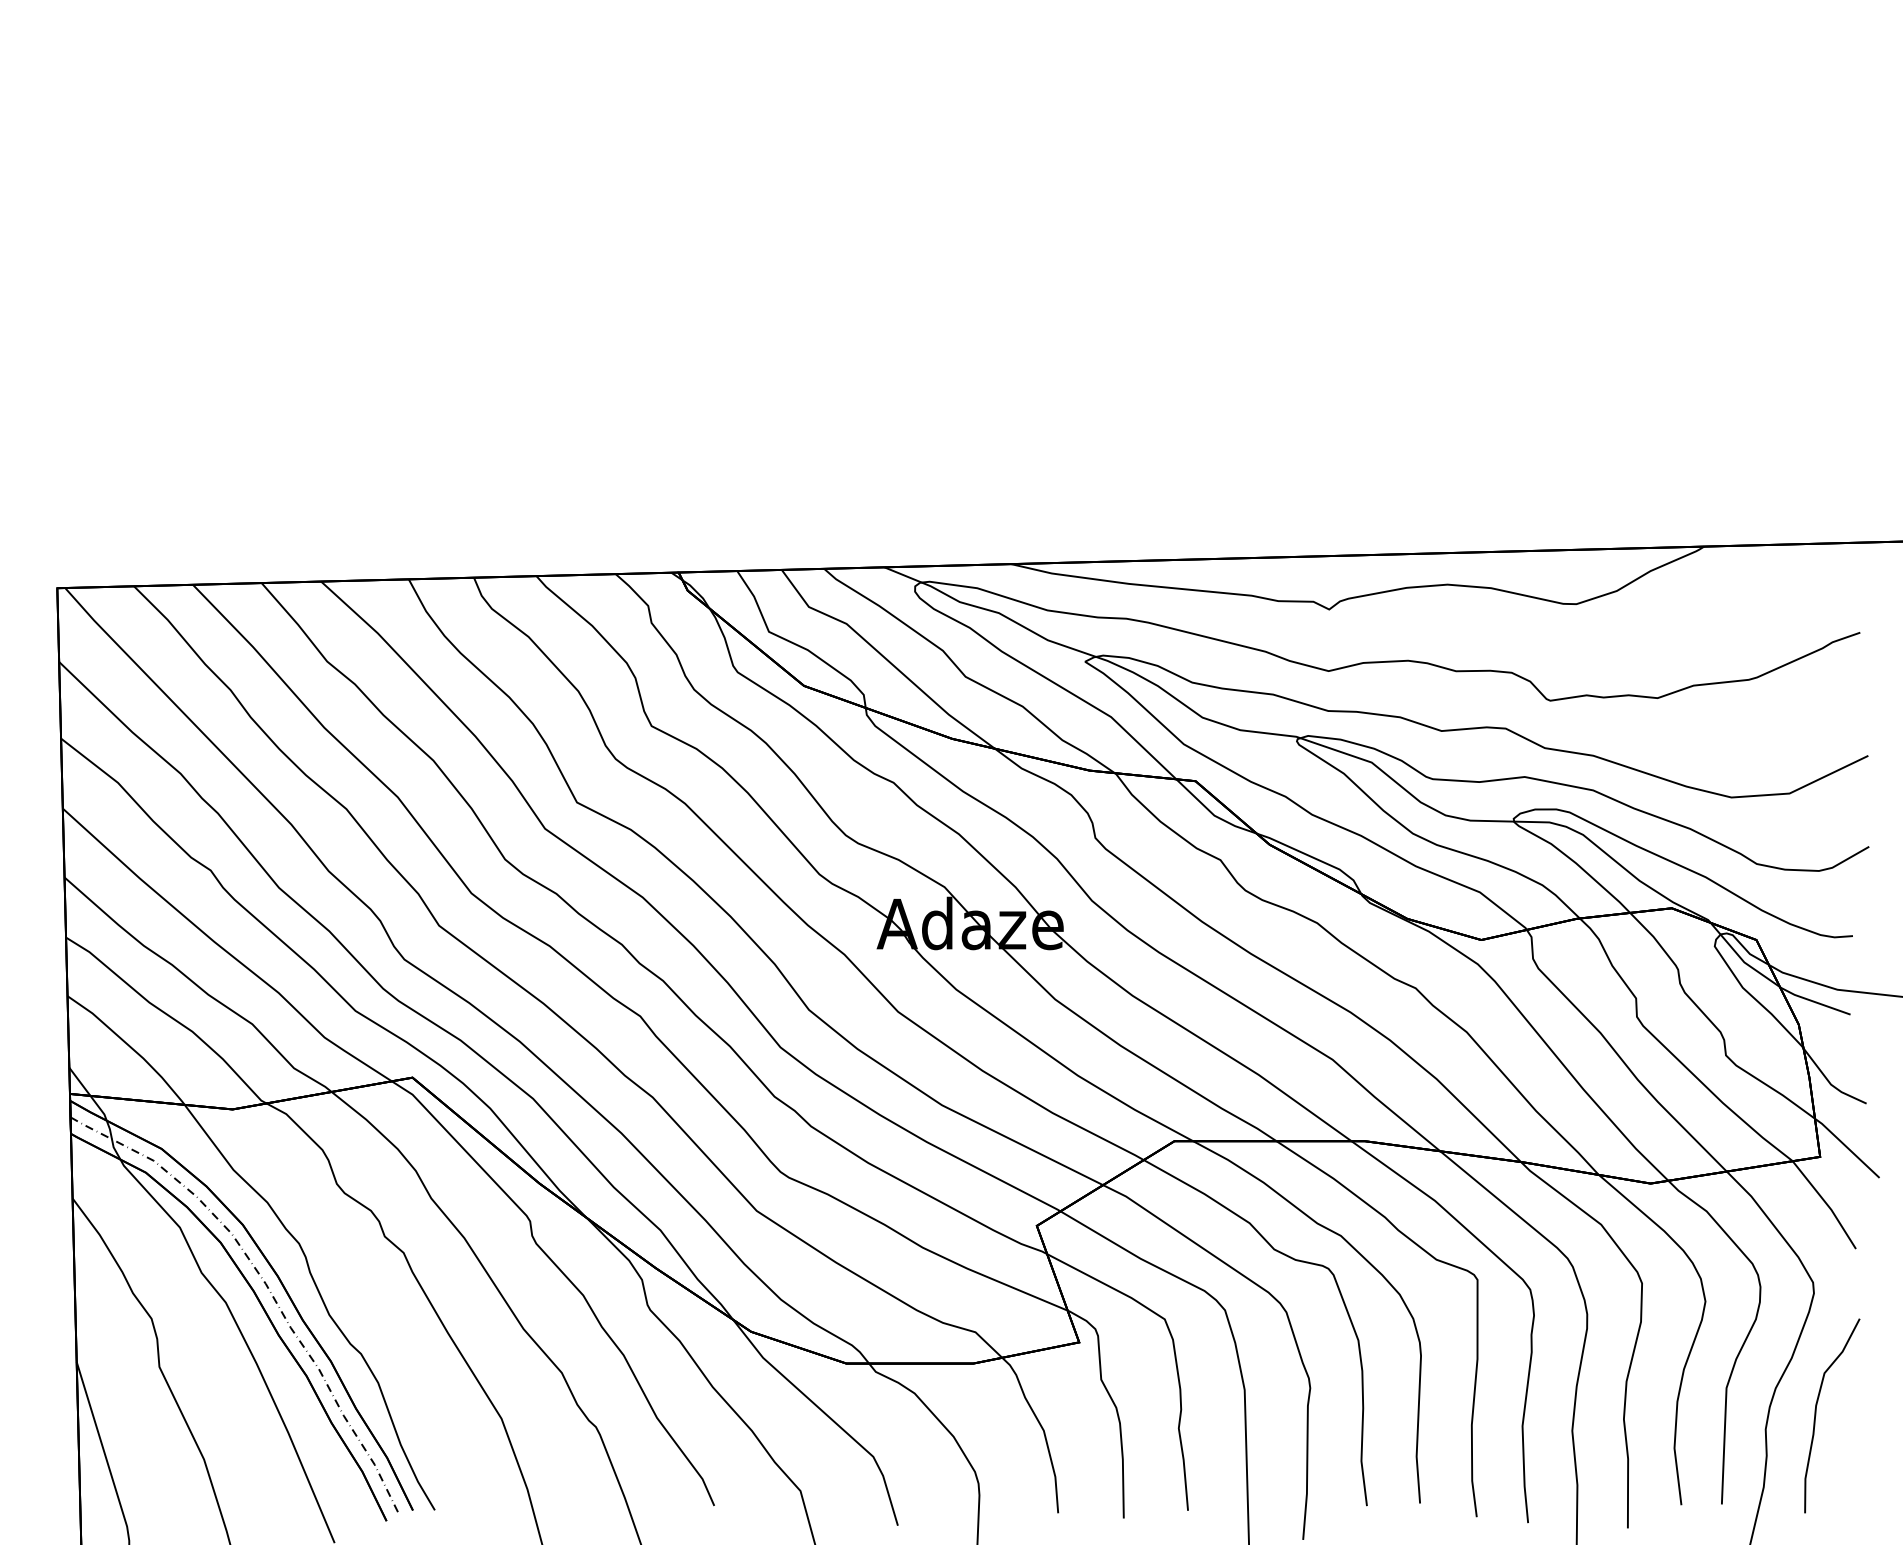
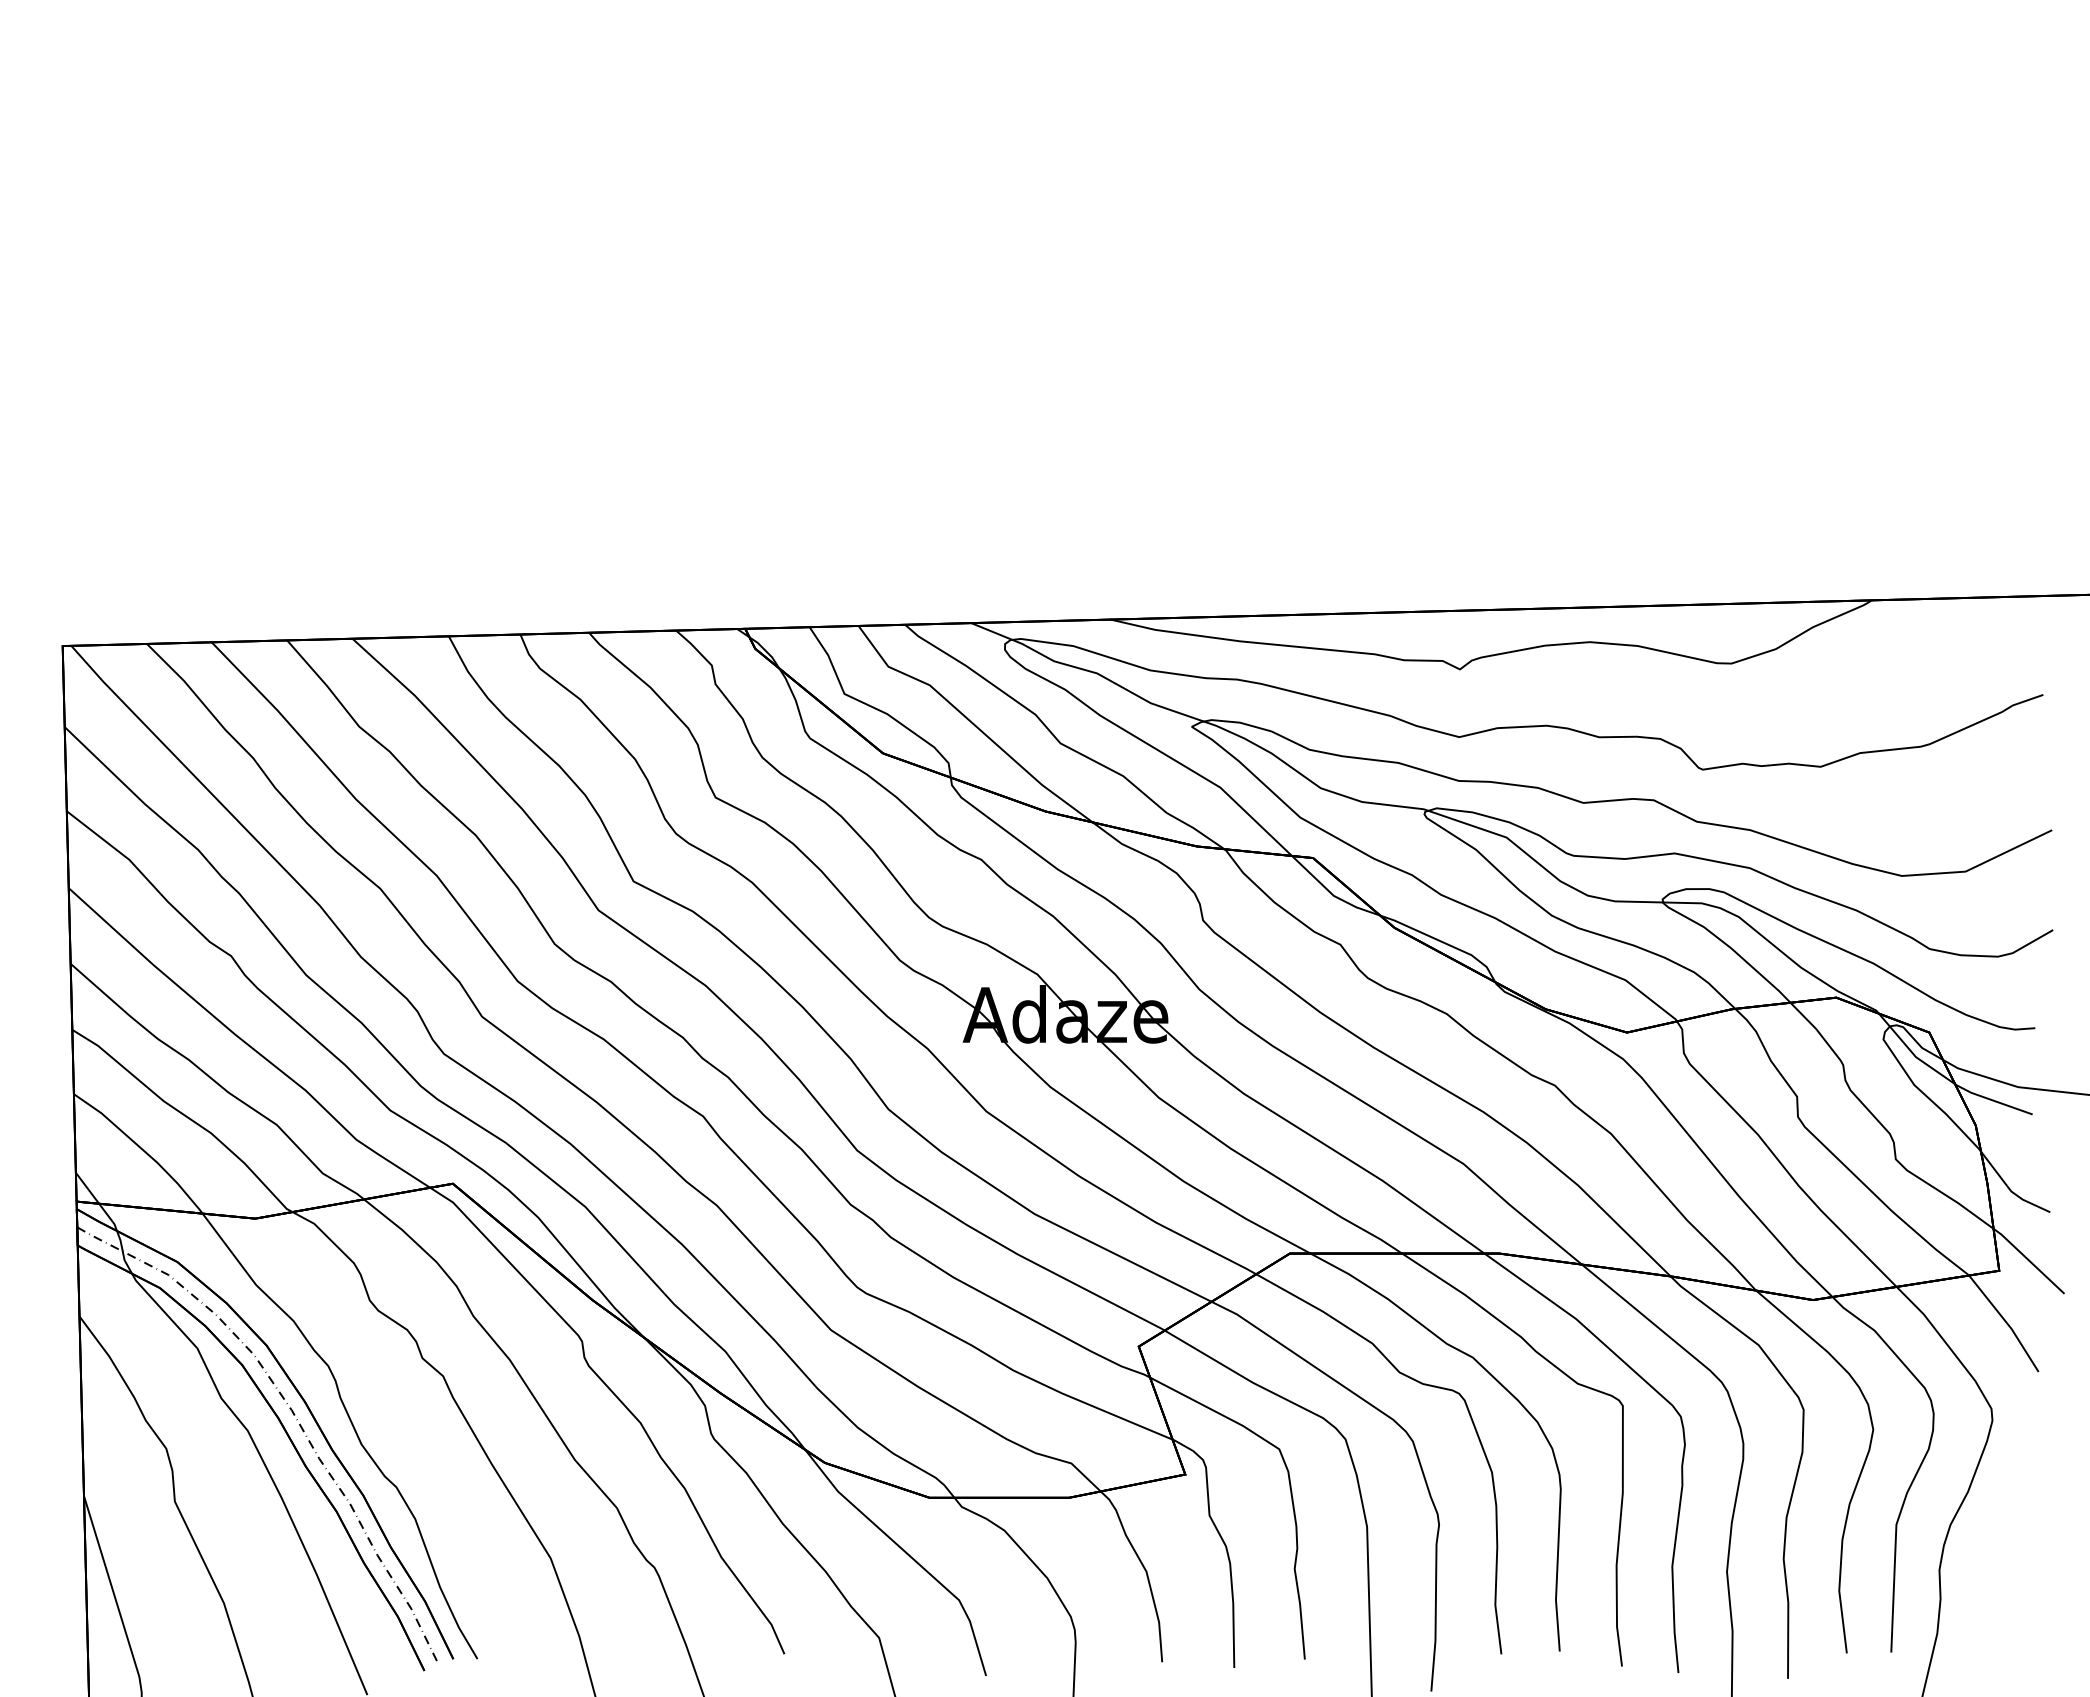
curve: (1816, 1411) -> (1995, 1550), removed

